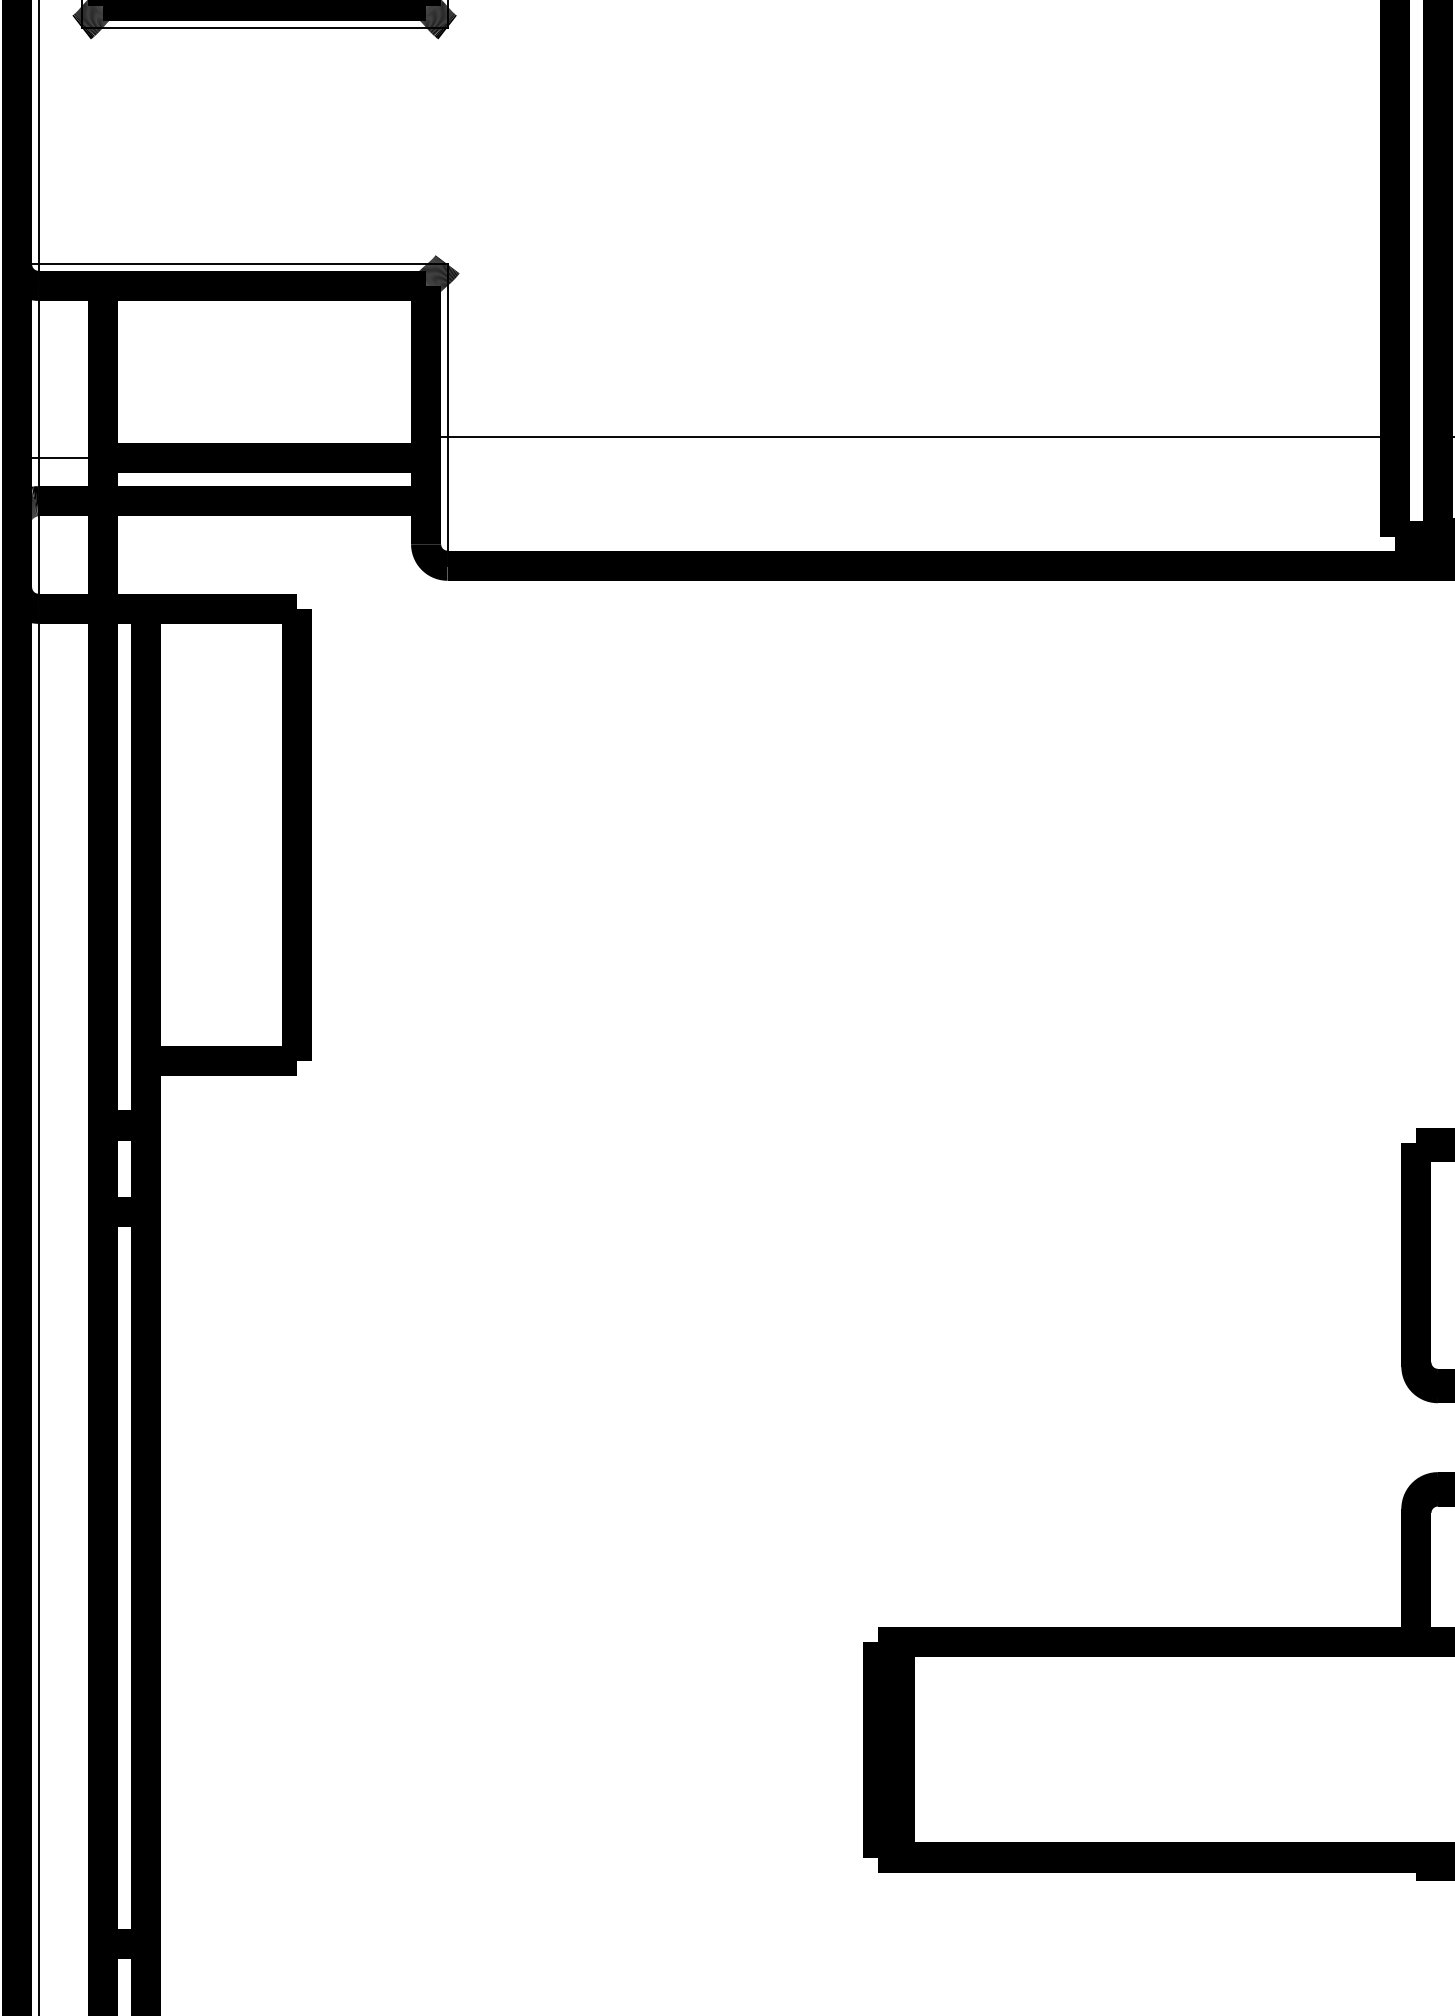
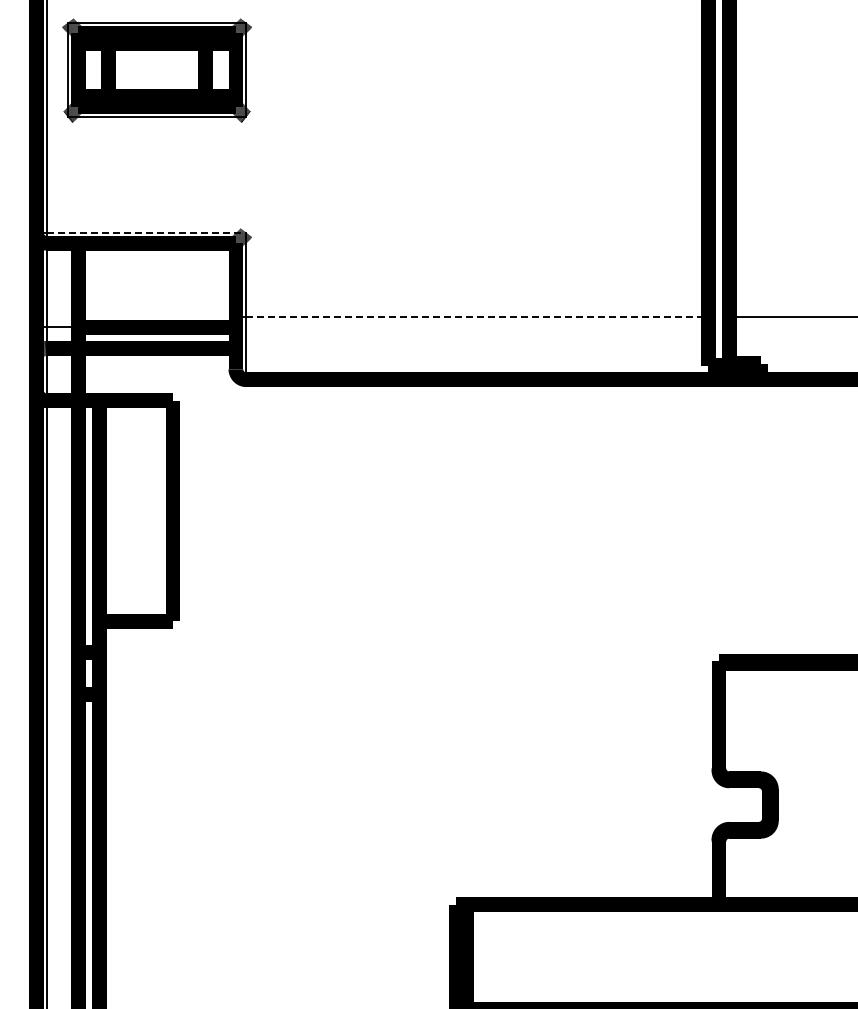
line: (242, 263) -> (146, 232), solid -> dashed
line: (921, 436) -> (477, 316), solid -> dashed

